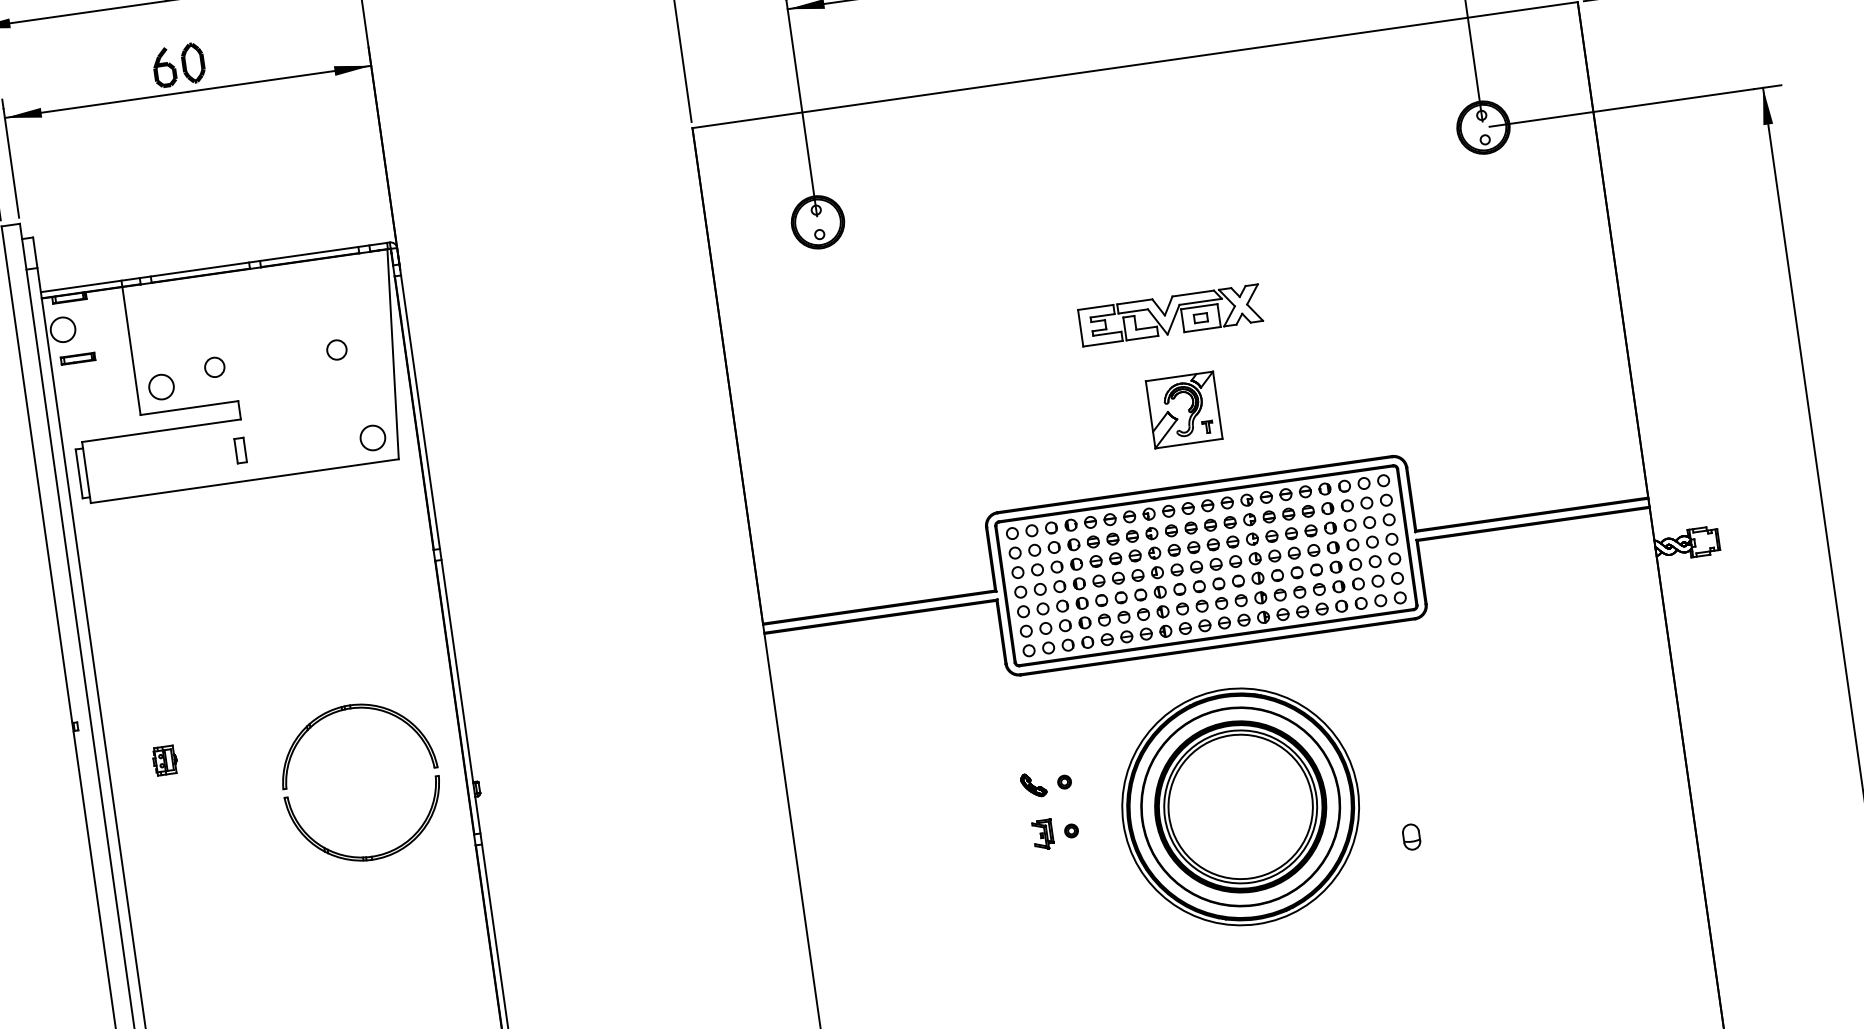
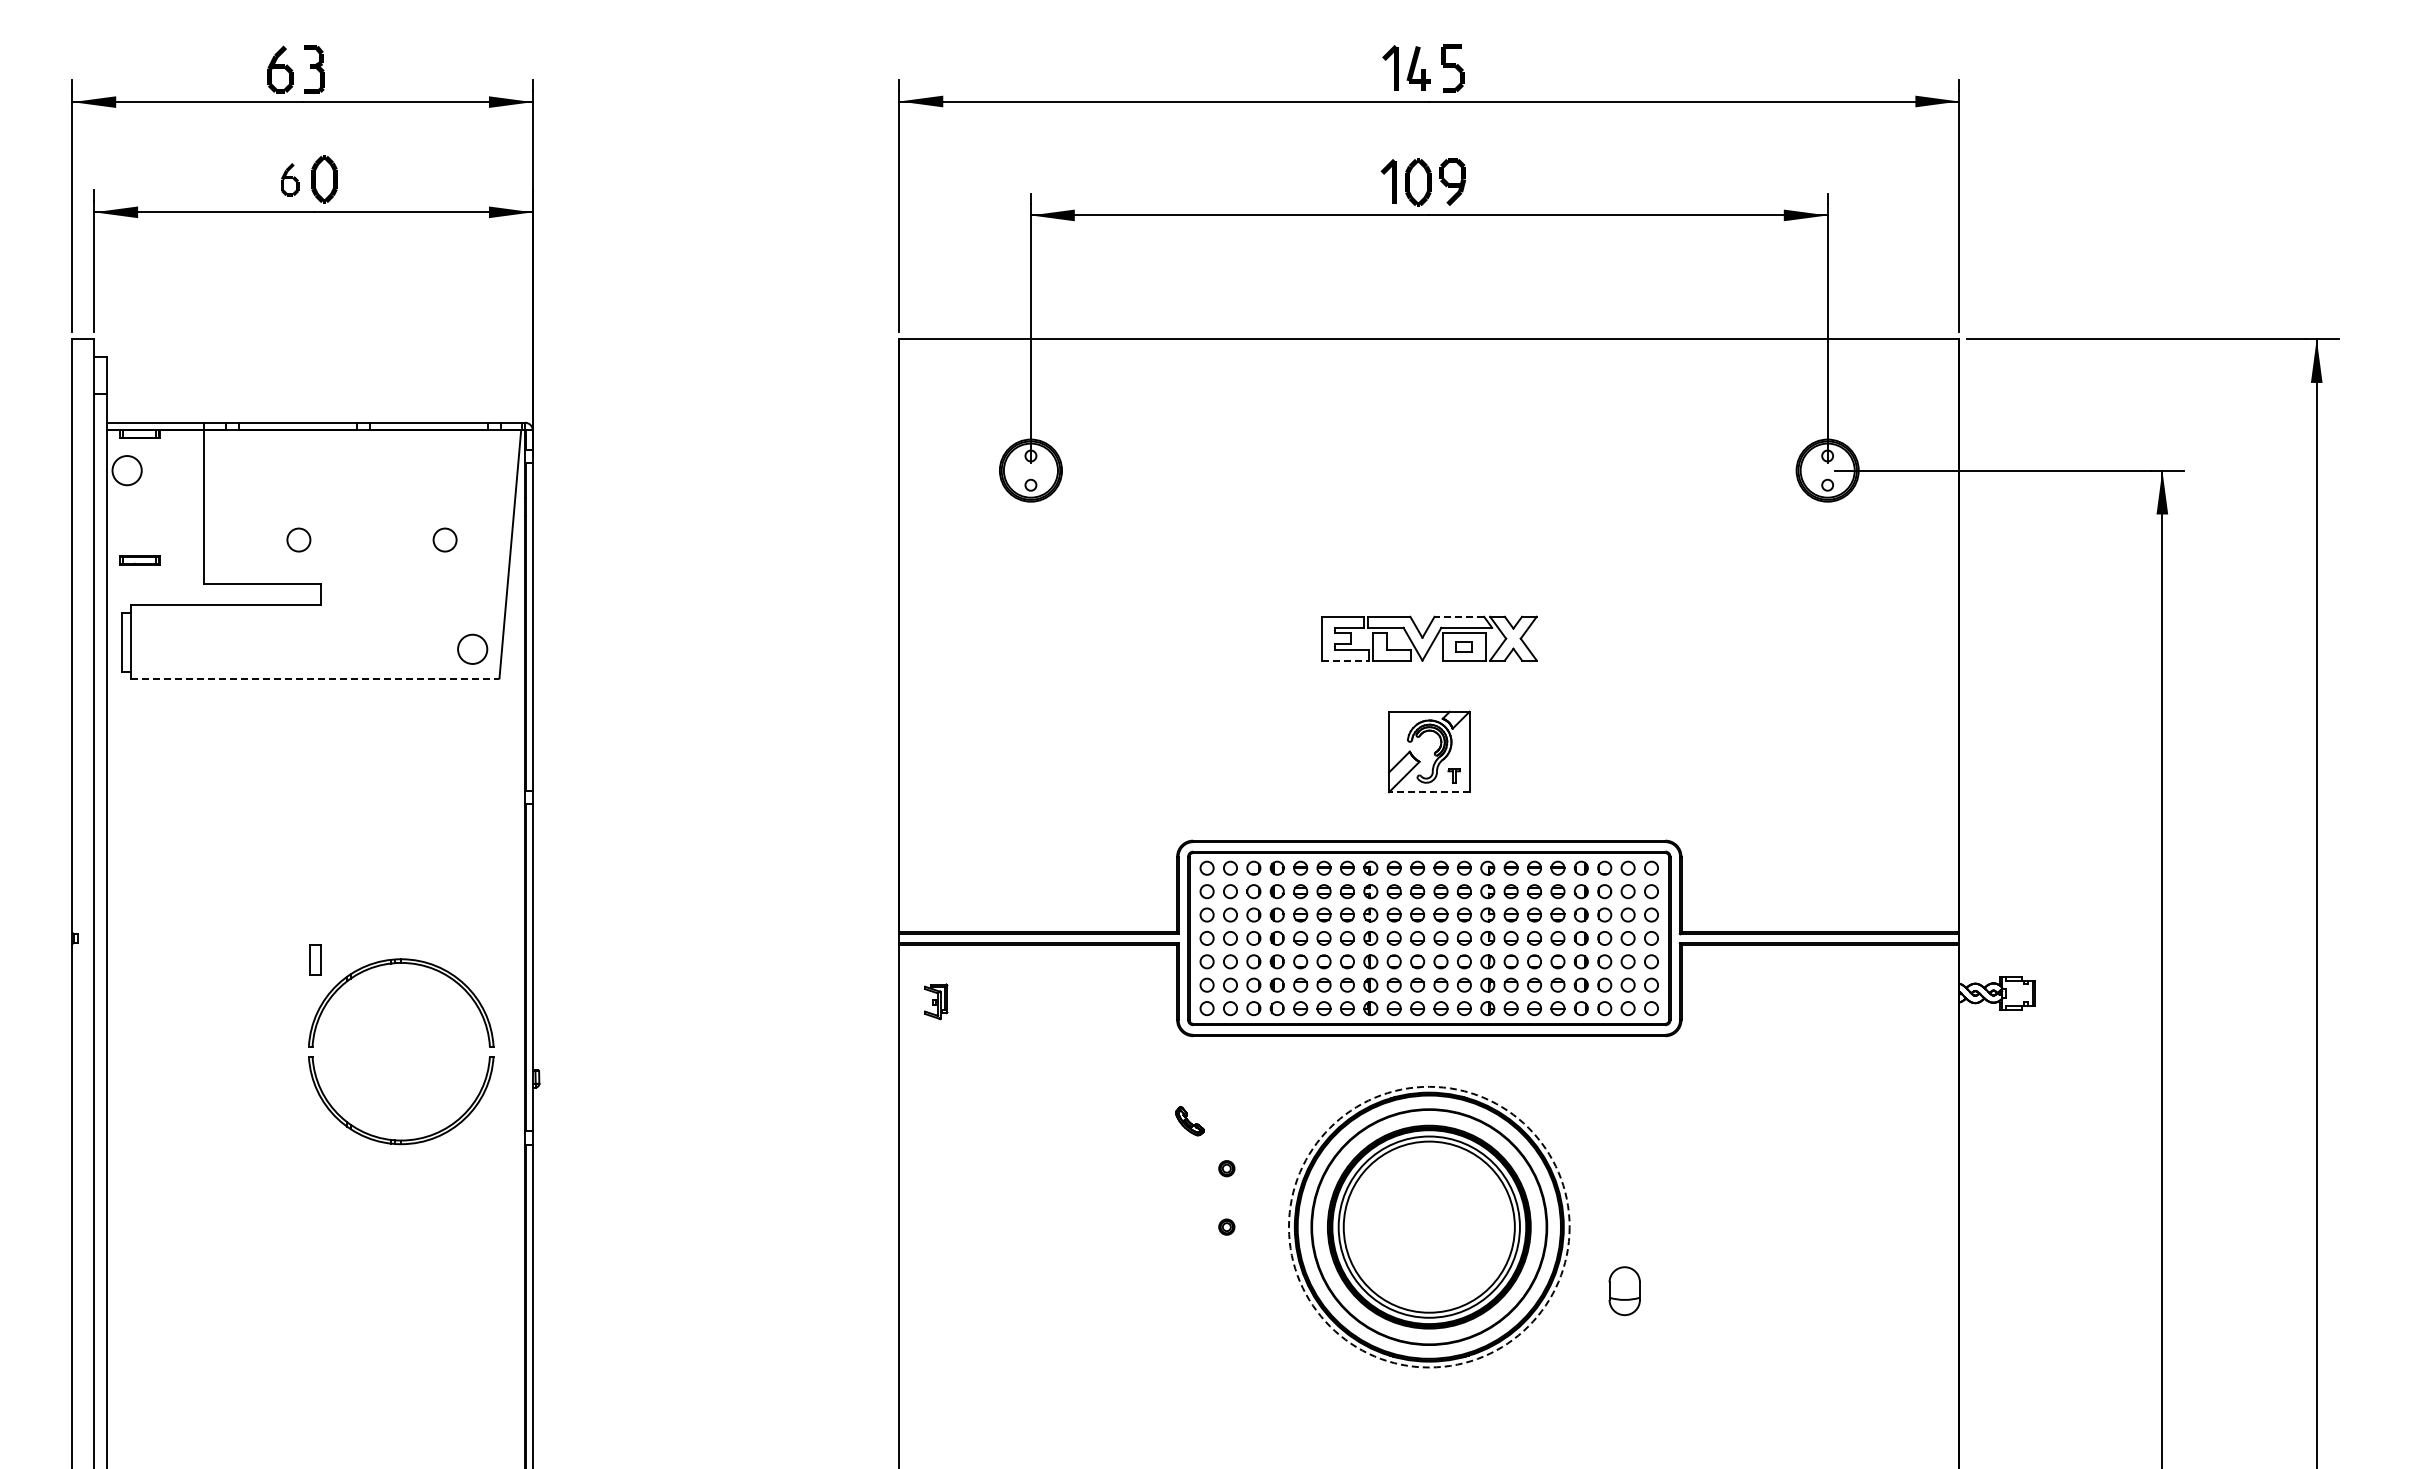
part: (164, 67) -> (290, 179), size x0.7
line: (1193, 293) -> (1459, 616), solid -> dashed
line: (1103, 343) -> (1345, 660), solid -> dashed
part: (77, 359) -> (139, 560), moved
circle: (160, 386) -> (232, 553), removed
line: (1188, 443) -> (1428, 792), solid -> dashed
part: (240, 450) -> (315, 959), moved
line: (245, 481) -> (315, 678), solid -> dashed
part: (165, 760) -> (175, 993), removed
part: (1033, 785) -> (1189, 1121), moved
circle: (1239, 806) -> (1428, 1226), solid -> dashed
part: (1043, 834) -> (936, 1001), moved
part: (1411, 836) -> (1624, 1290), size x1.6

